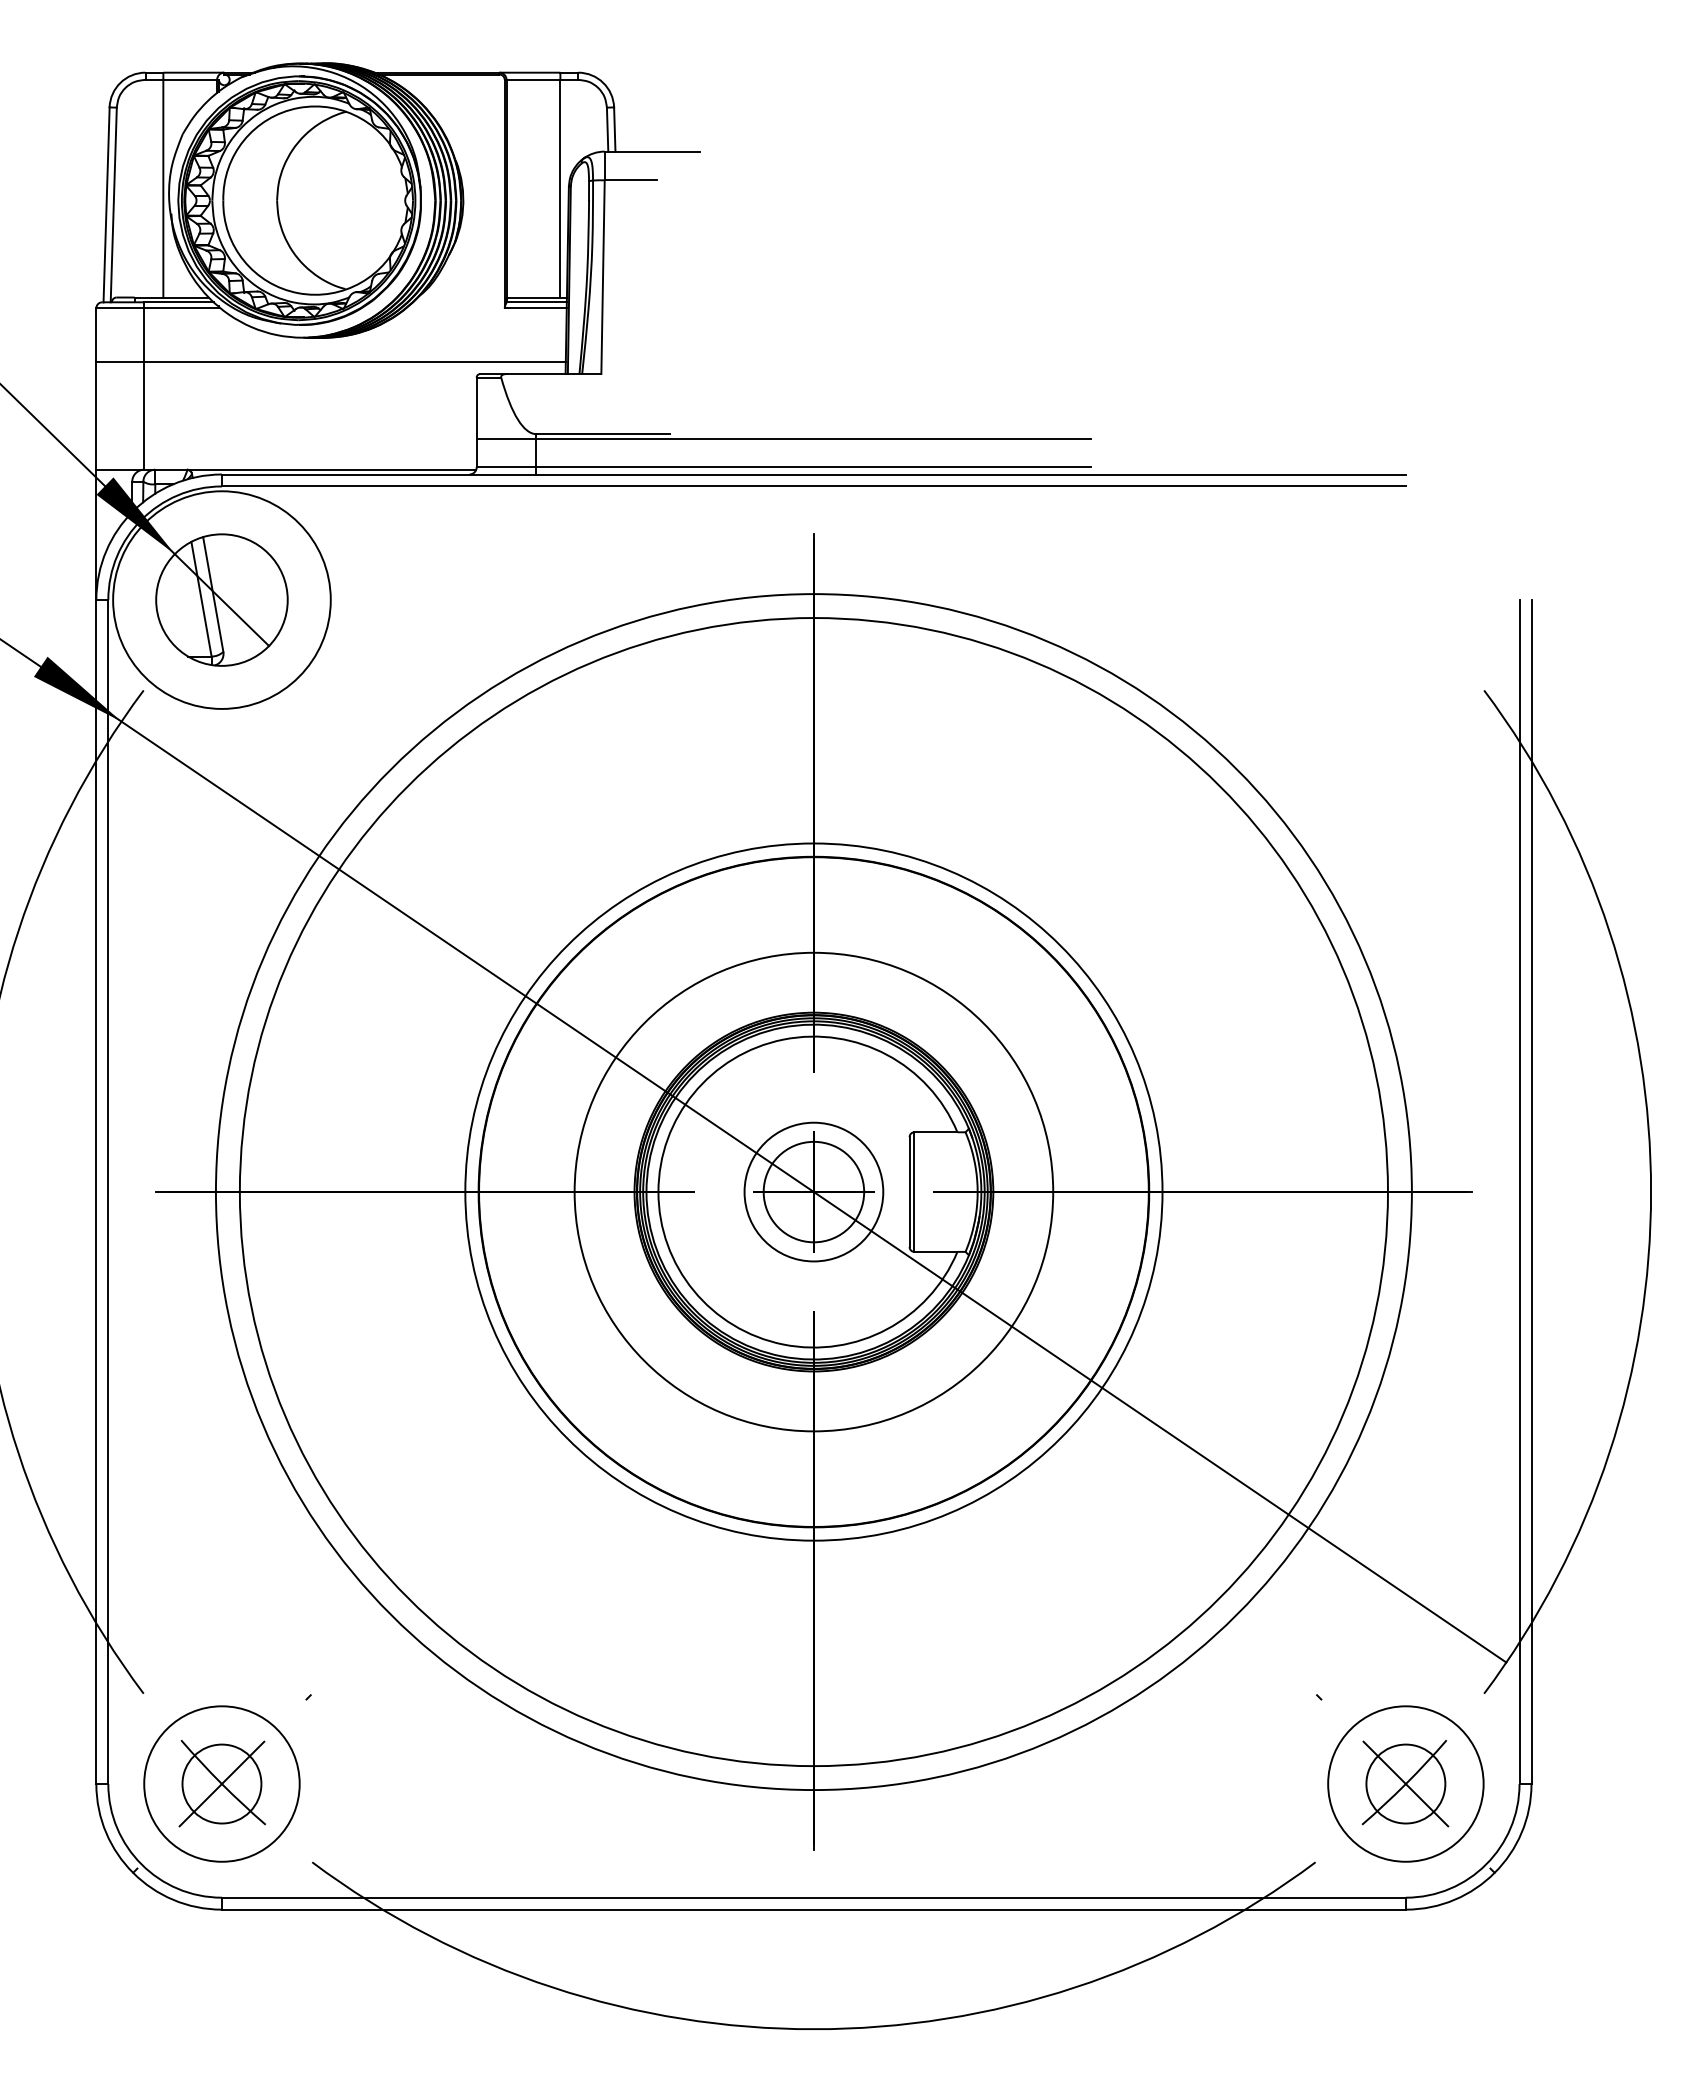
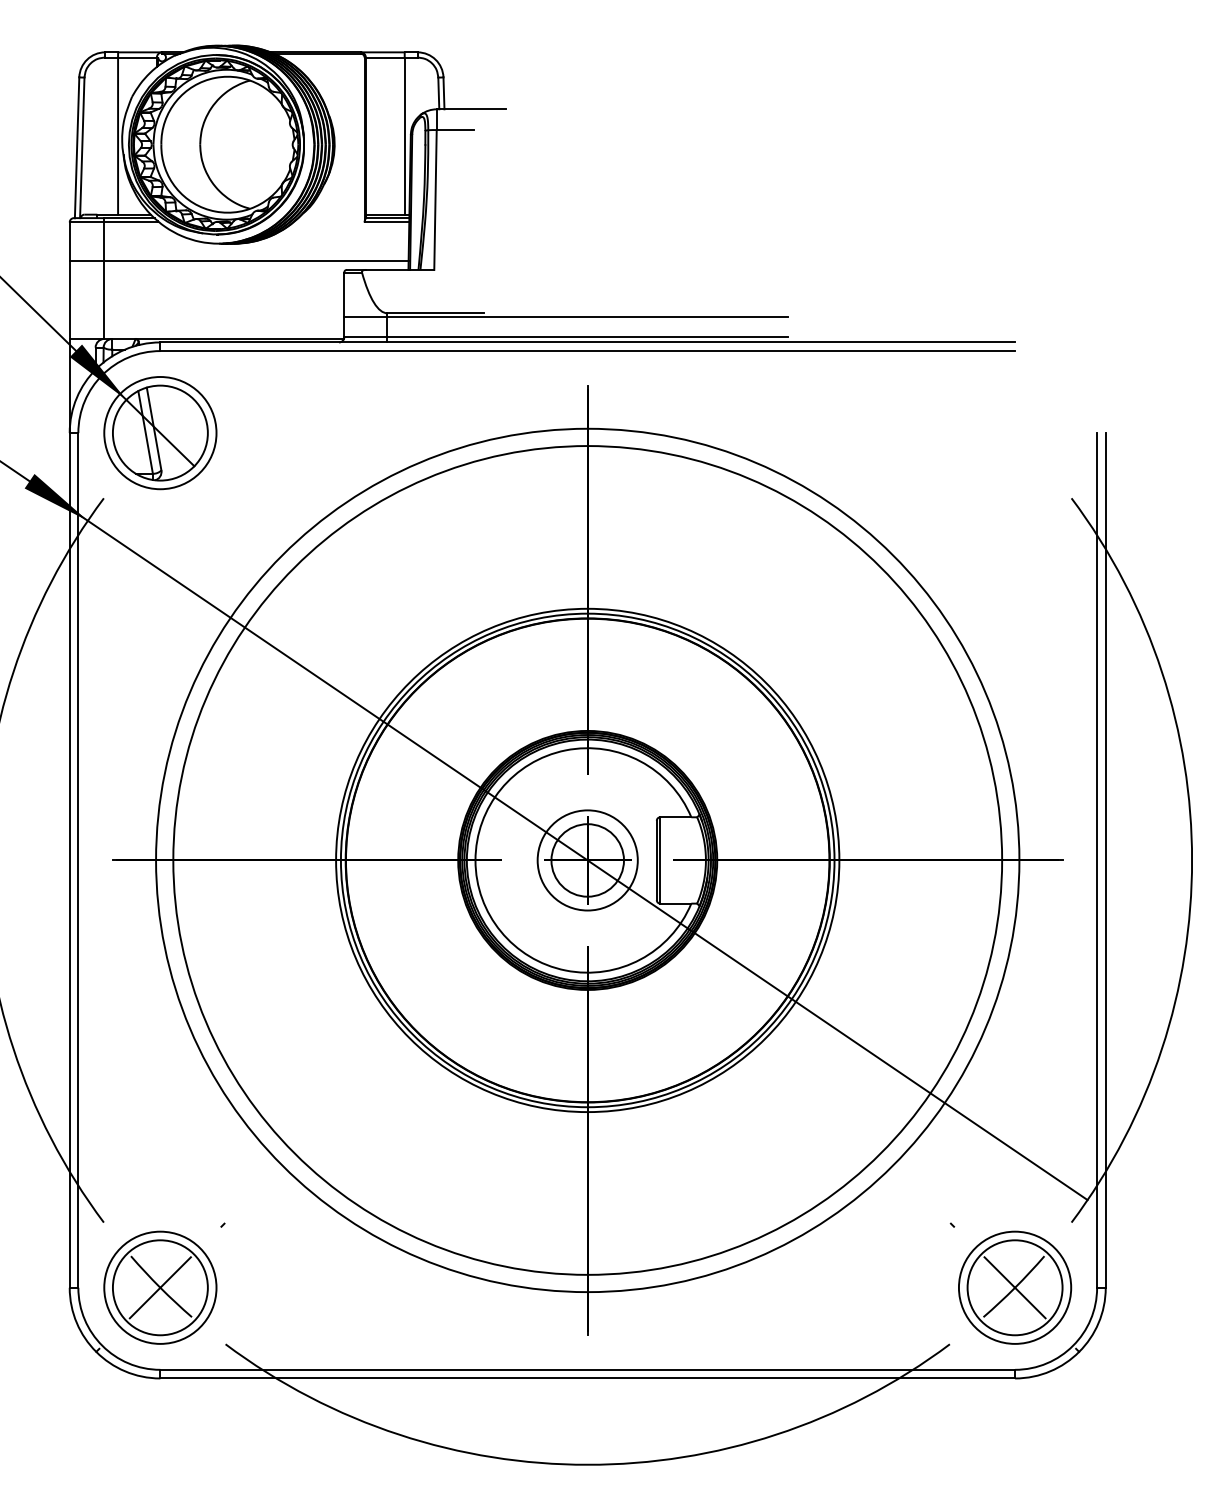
circle: (221, 599) -> (160, 432), size x0.71
circle: (813, 1191) -> (587, 860), size x1.43
circle: (221, 1783) -> (160, 1287), size x1.67
circle: (1405, 1783) -> (1014, 1287), size x1.67

